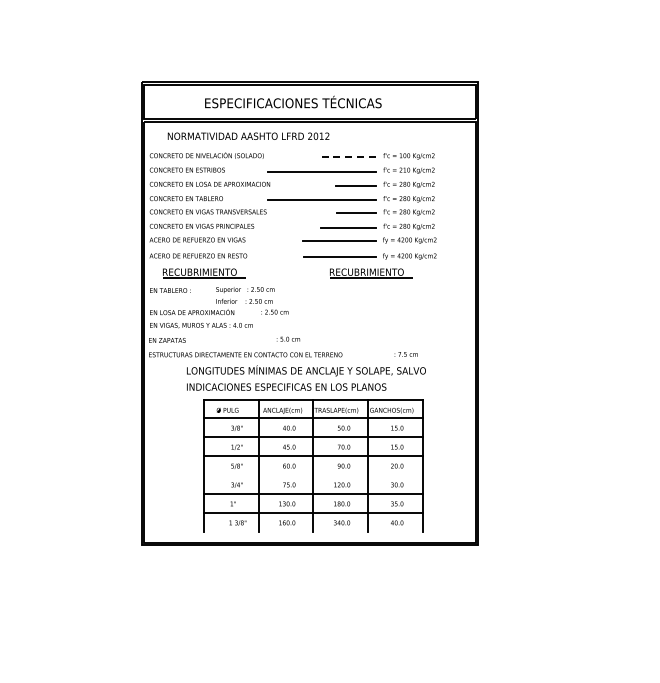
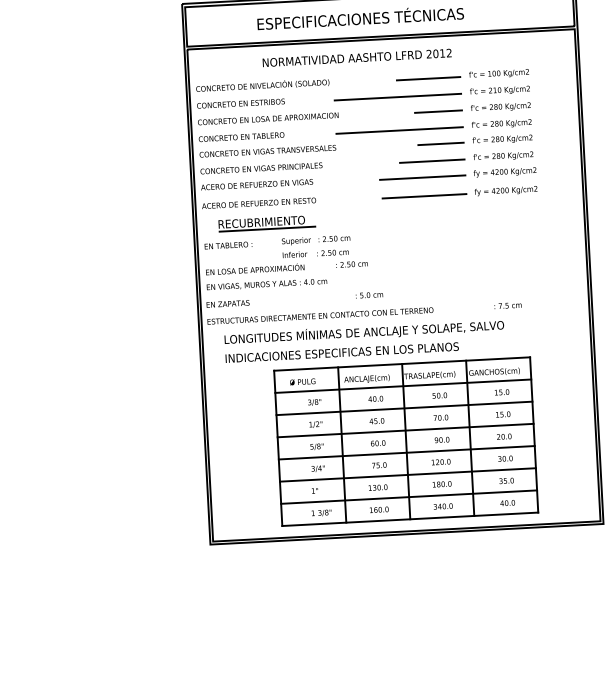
text: (248, 135) -> (357, 57), moved
line: (349, 157) -> (429, 79), dashed -> solid
part: (371, 273) -> (462, 213), removed
text: (306, 377) -> (364, 340), moved
line: (312, 475) -> (405, 452), added
line: (312, 532) -> (409, 519), added

